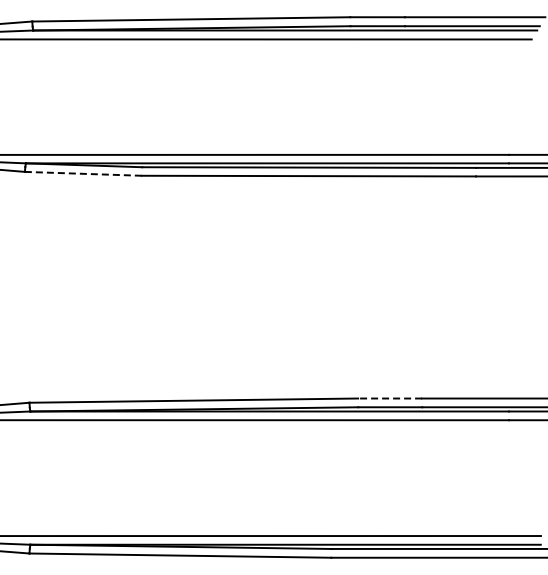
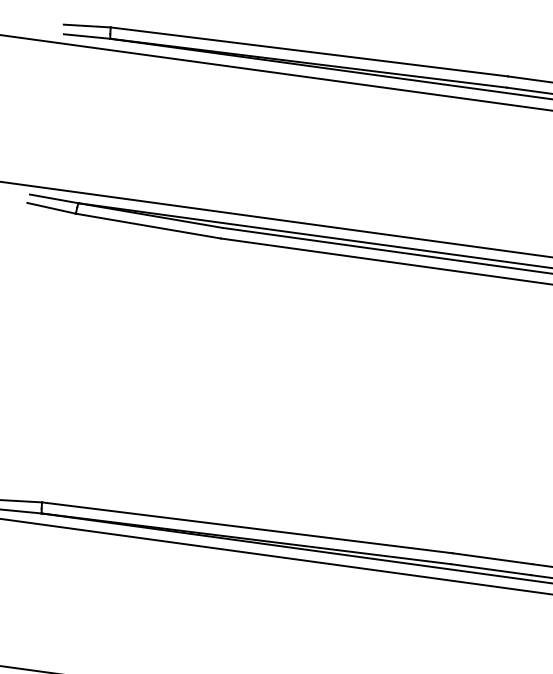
line: (82, 173) -> (147, 225), dashed -> solid
line: (390, 398) -> (493, 558), dashed -> solid

